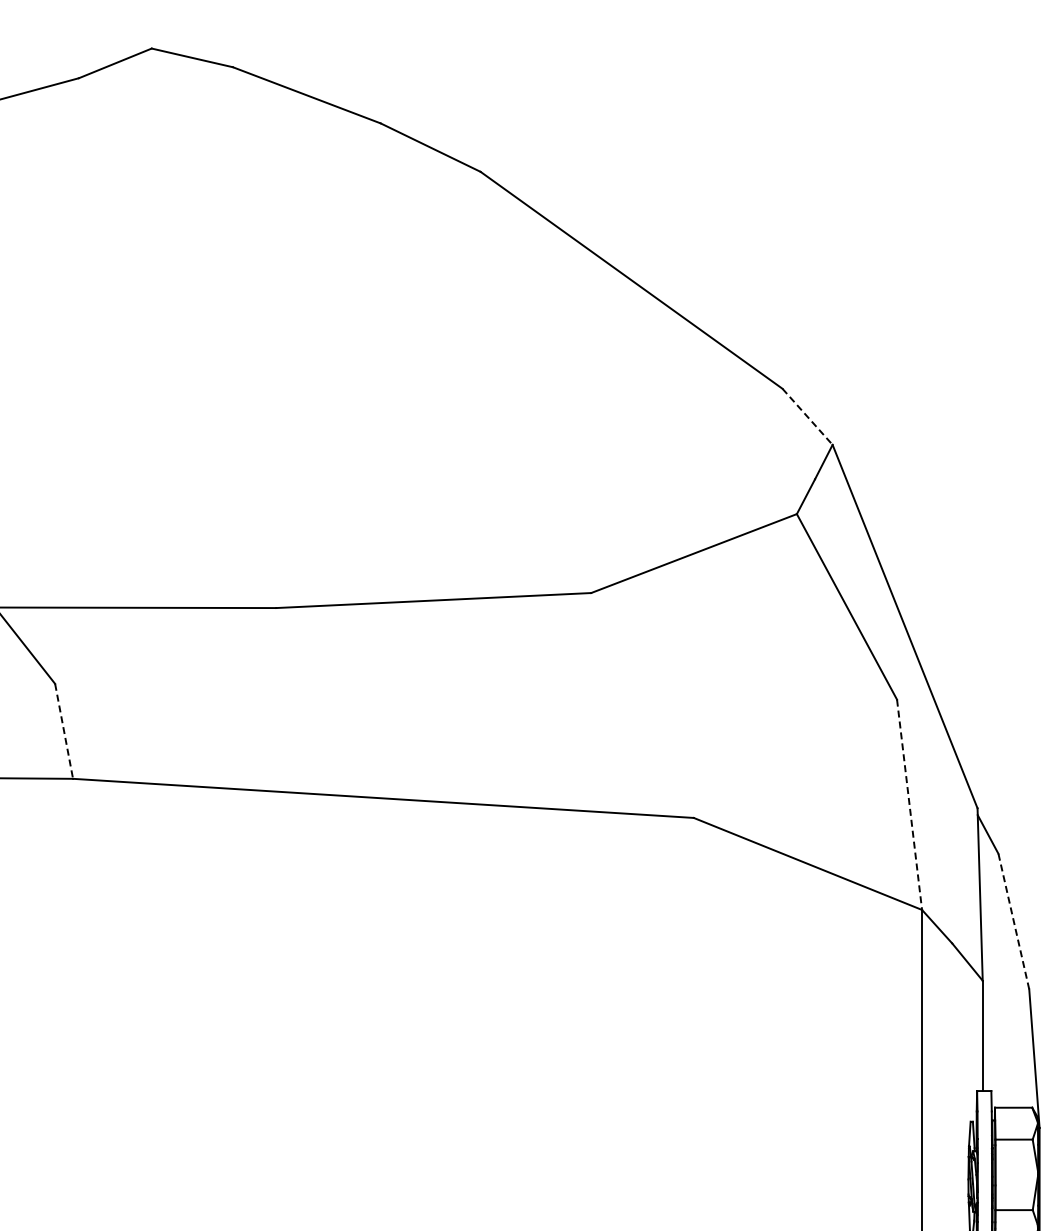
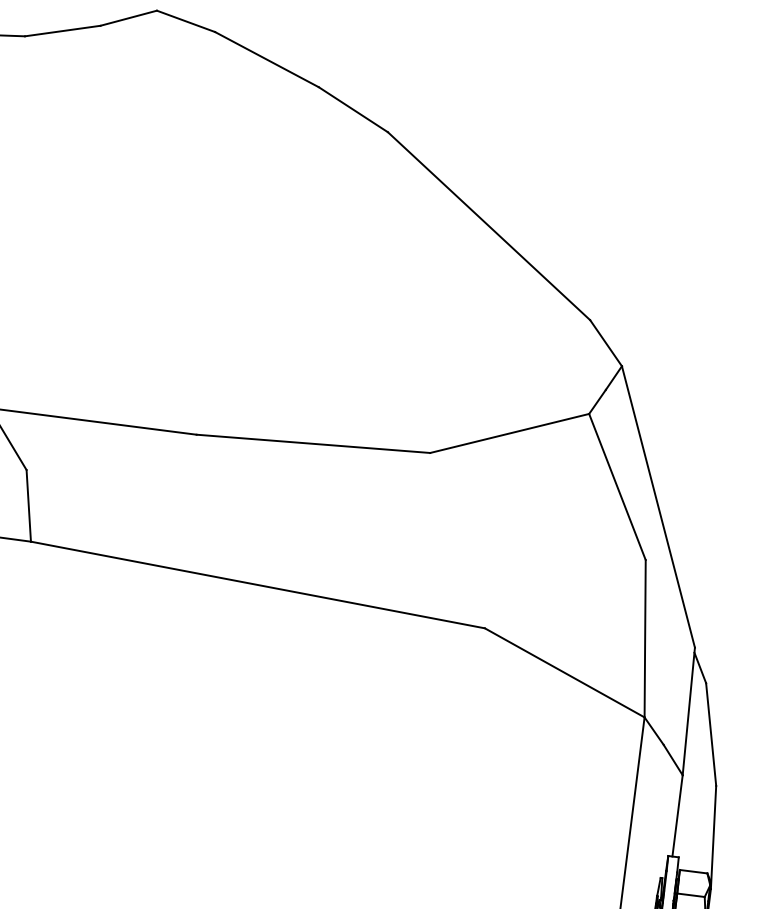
line: (807, 416) -> (606, 342), dashed -> solid
line: (64, 731) -> (29, 505), dashed -> solid
line: (909, 804) -> (645, 638), dashed -> solid
line: (1013, 921) -> (710, 734), dashed -> solid

